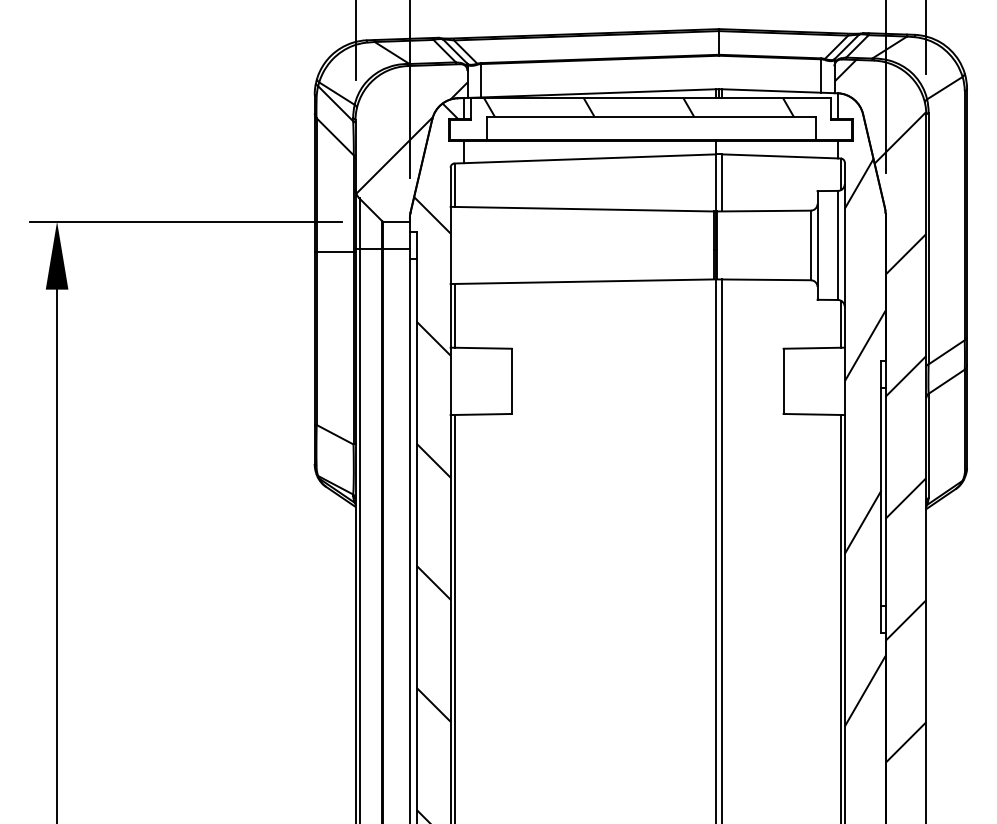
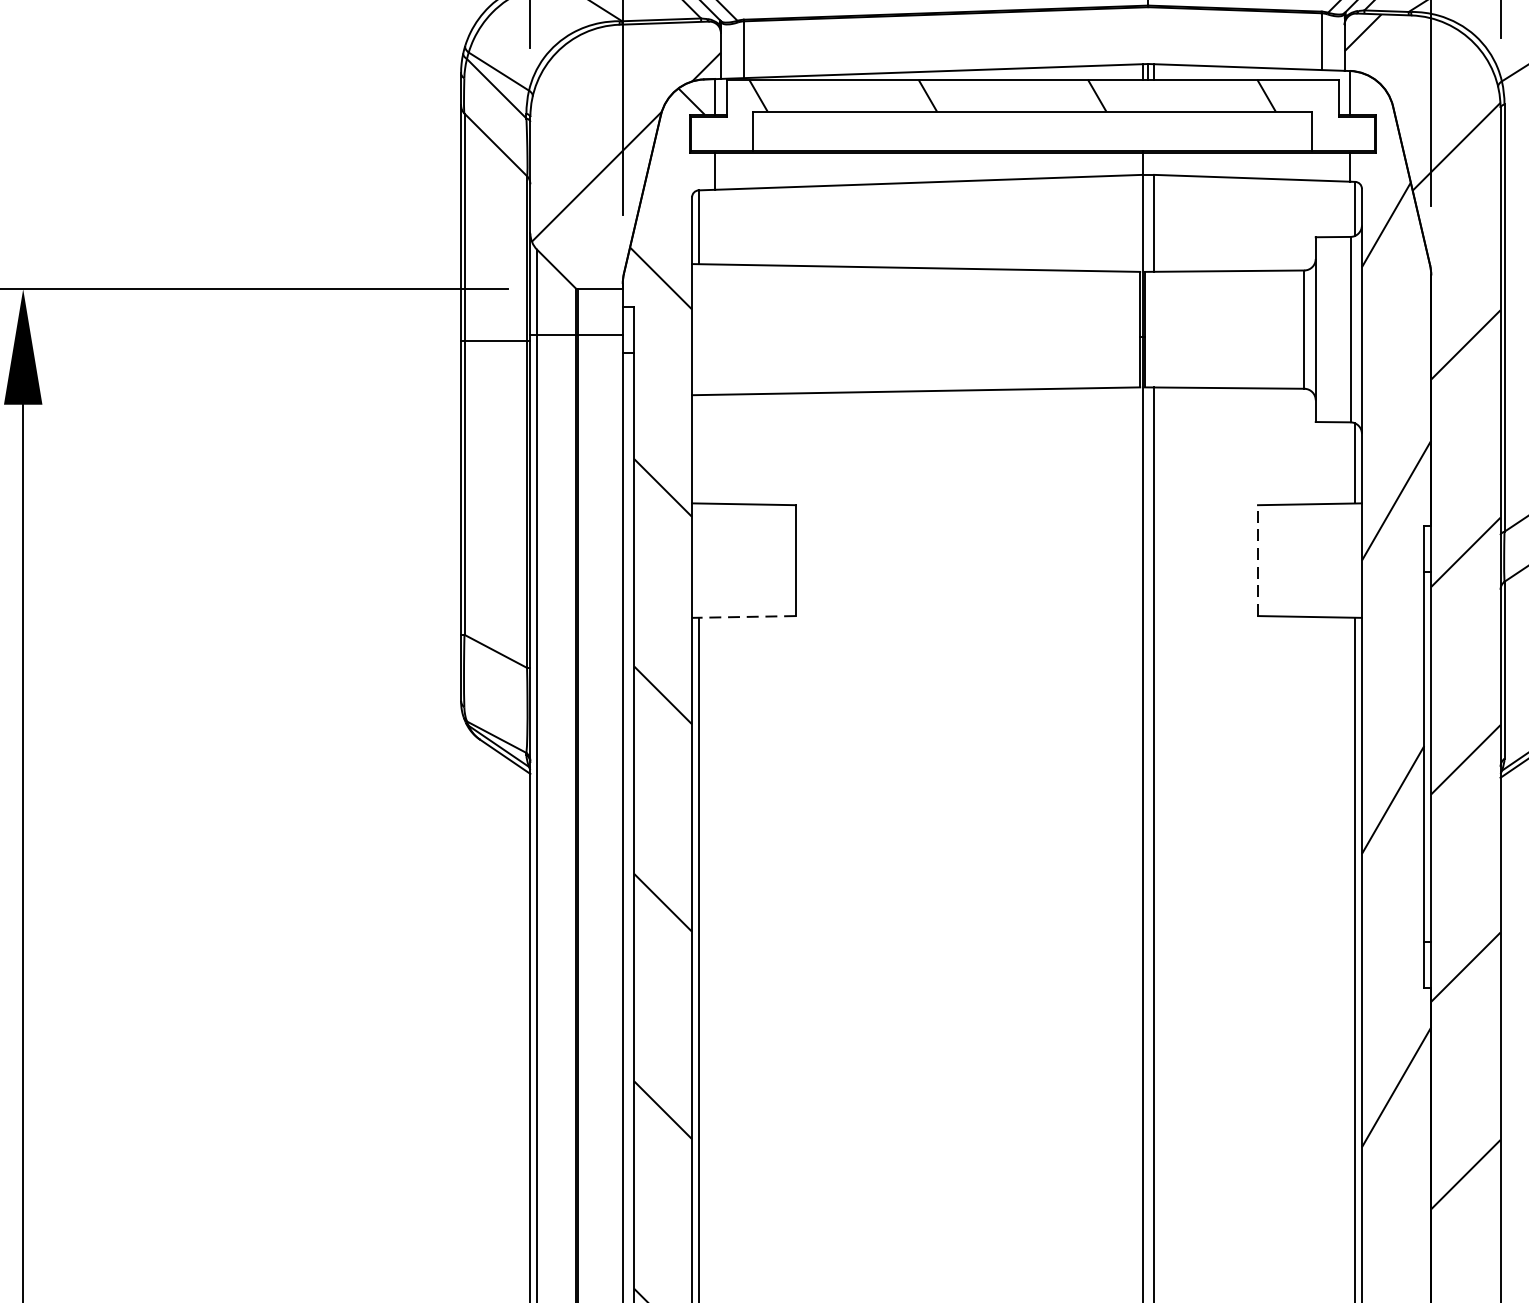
line: (454, 315) -> (698, 448), removed
line: (783, 381) -> (1257, 560), solid -> dashed
line: (481, 414) -> (744, 616), solid -> dashed

